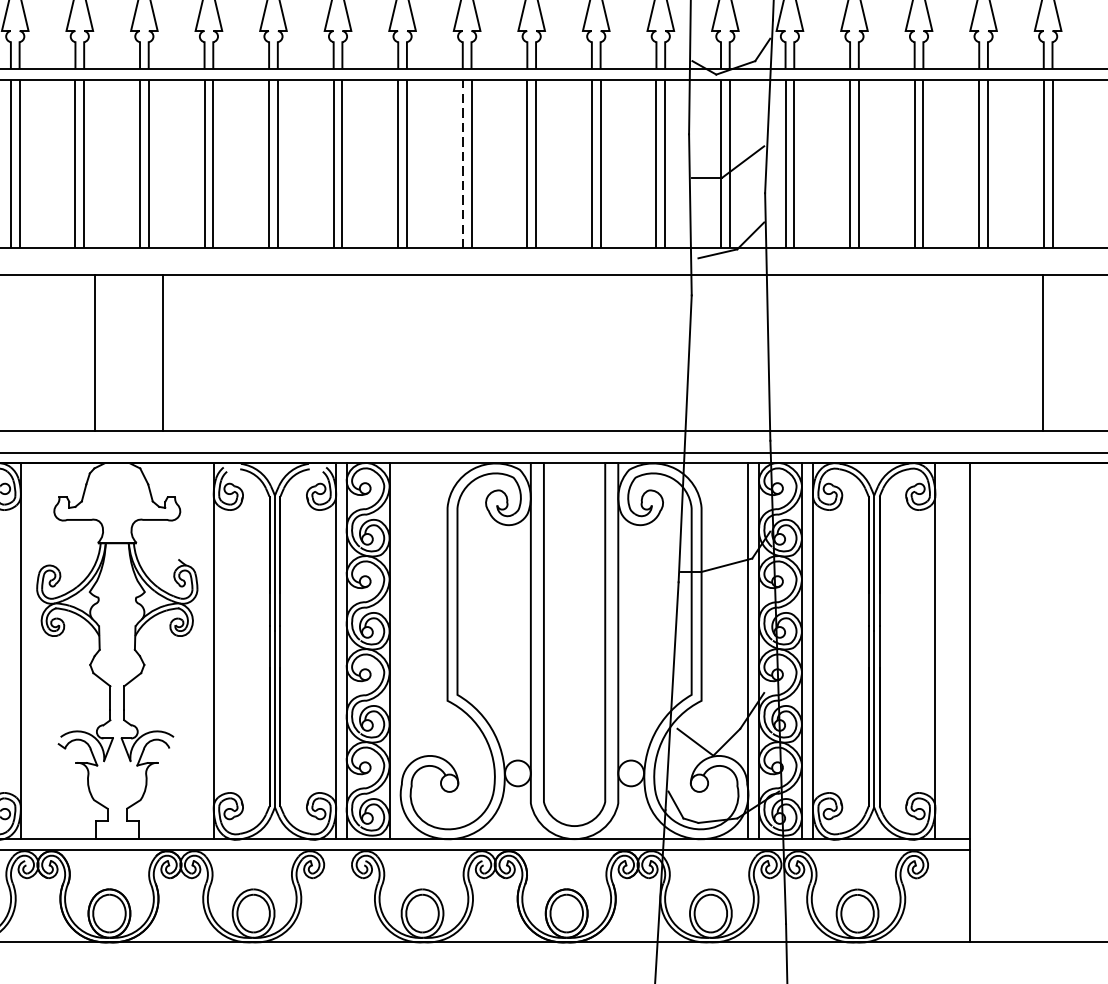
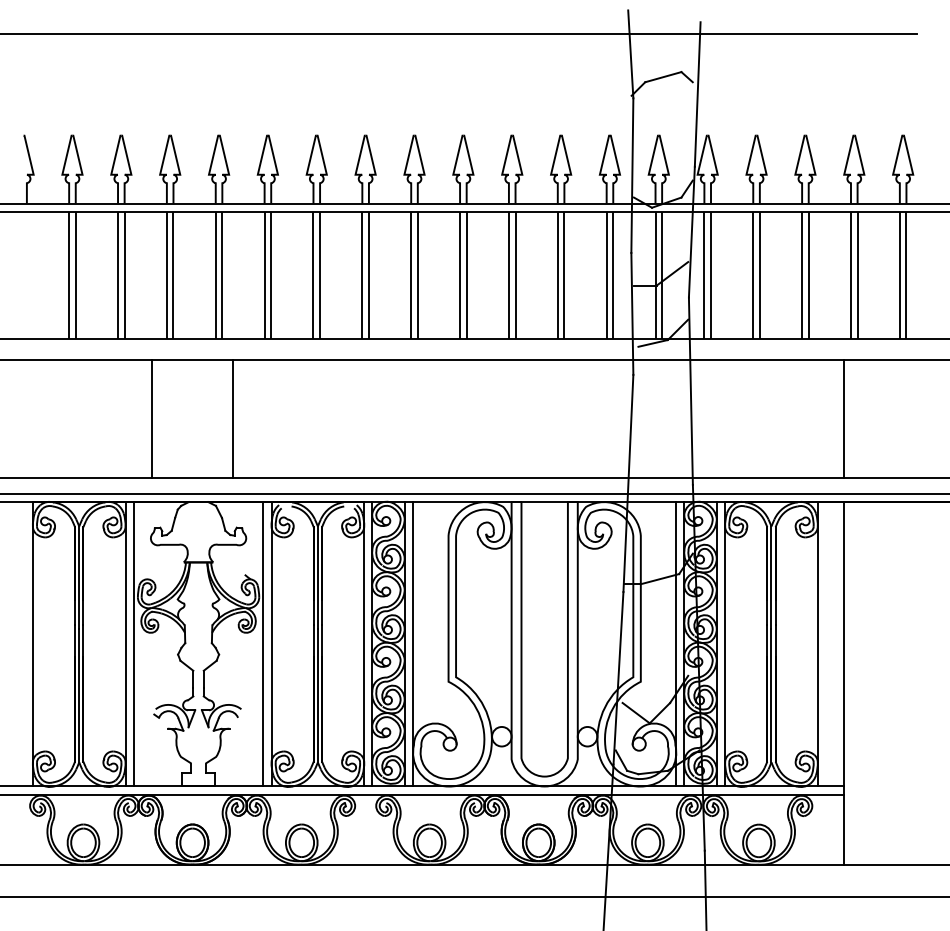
line: (463, 164) -> (460, 275), dashed -> solid
line: (94, 353) -> (151, 418), moved
line: (1043, 353) -> (844, 418), moved
line: (31, 651) -> (133, 644), added
line: (203, 651) -> (263, 644), added
line: (401, 651) -> (413, 644), added

